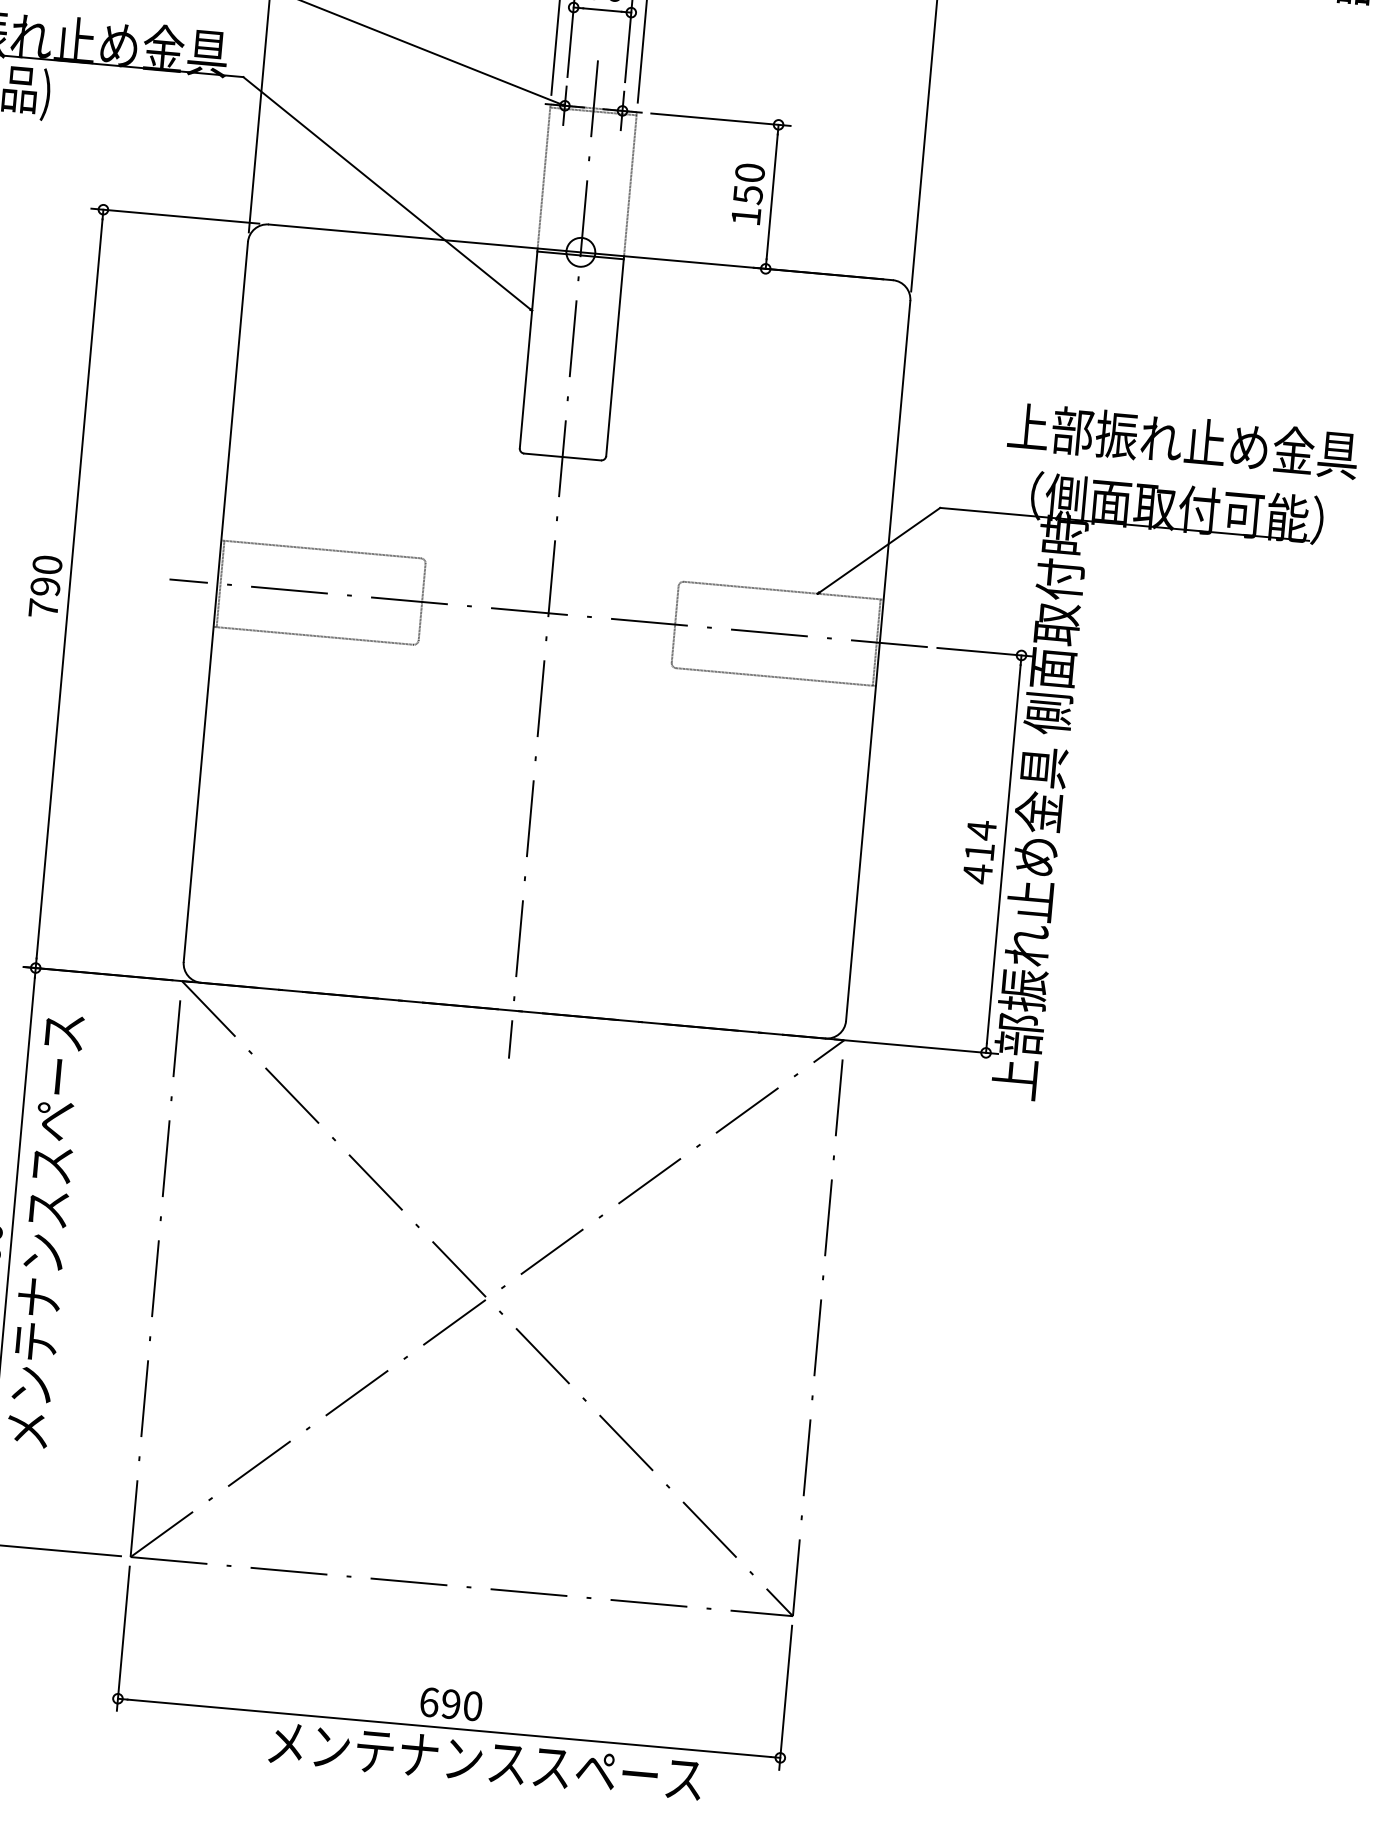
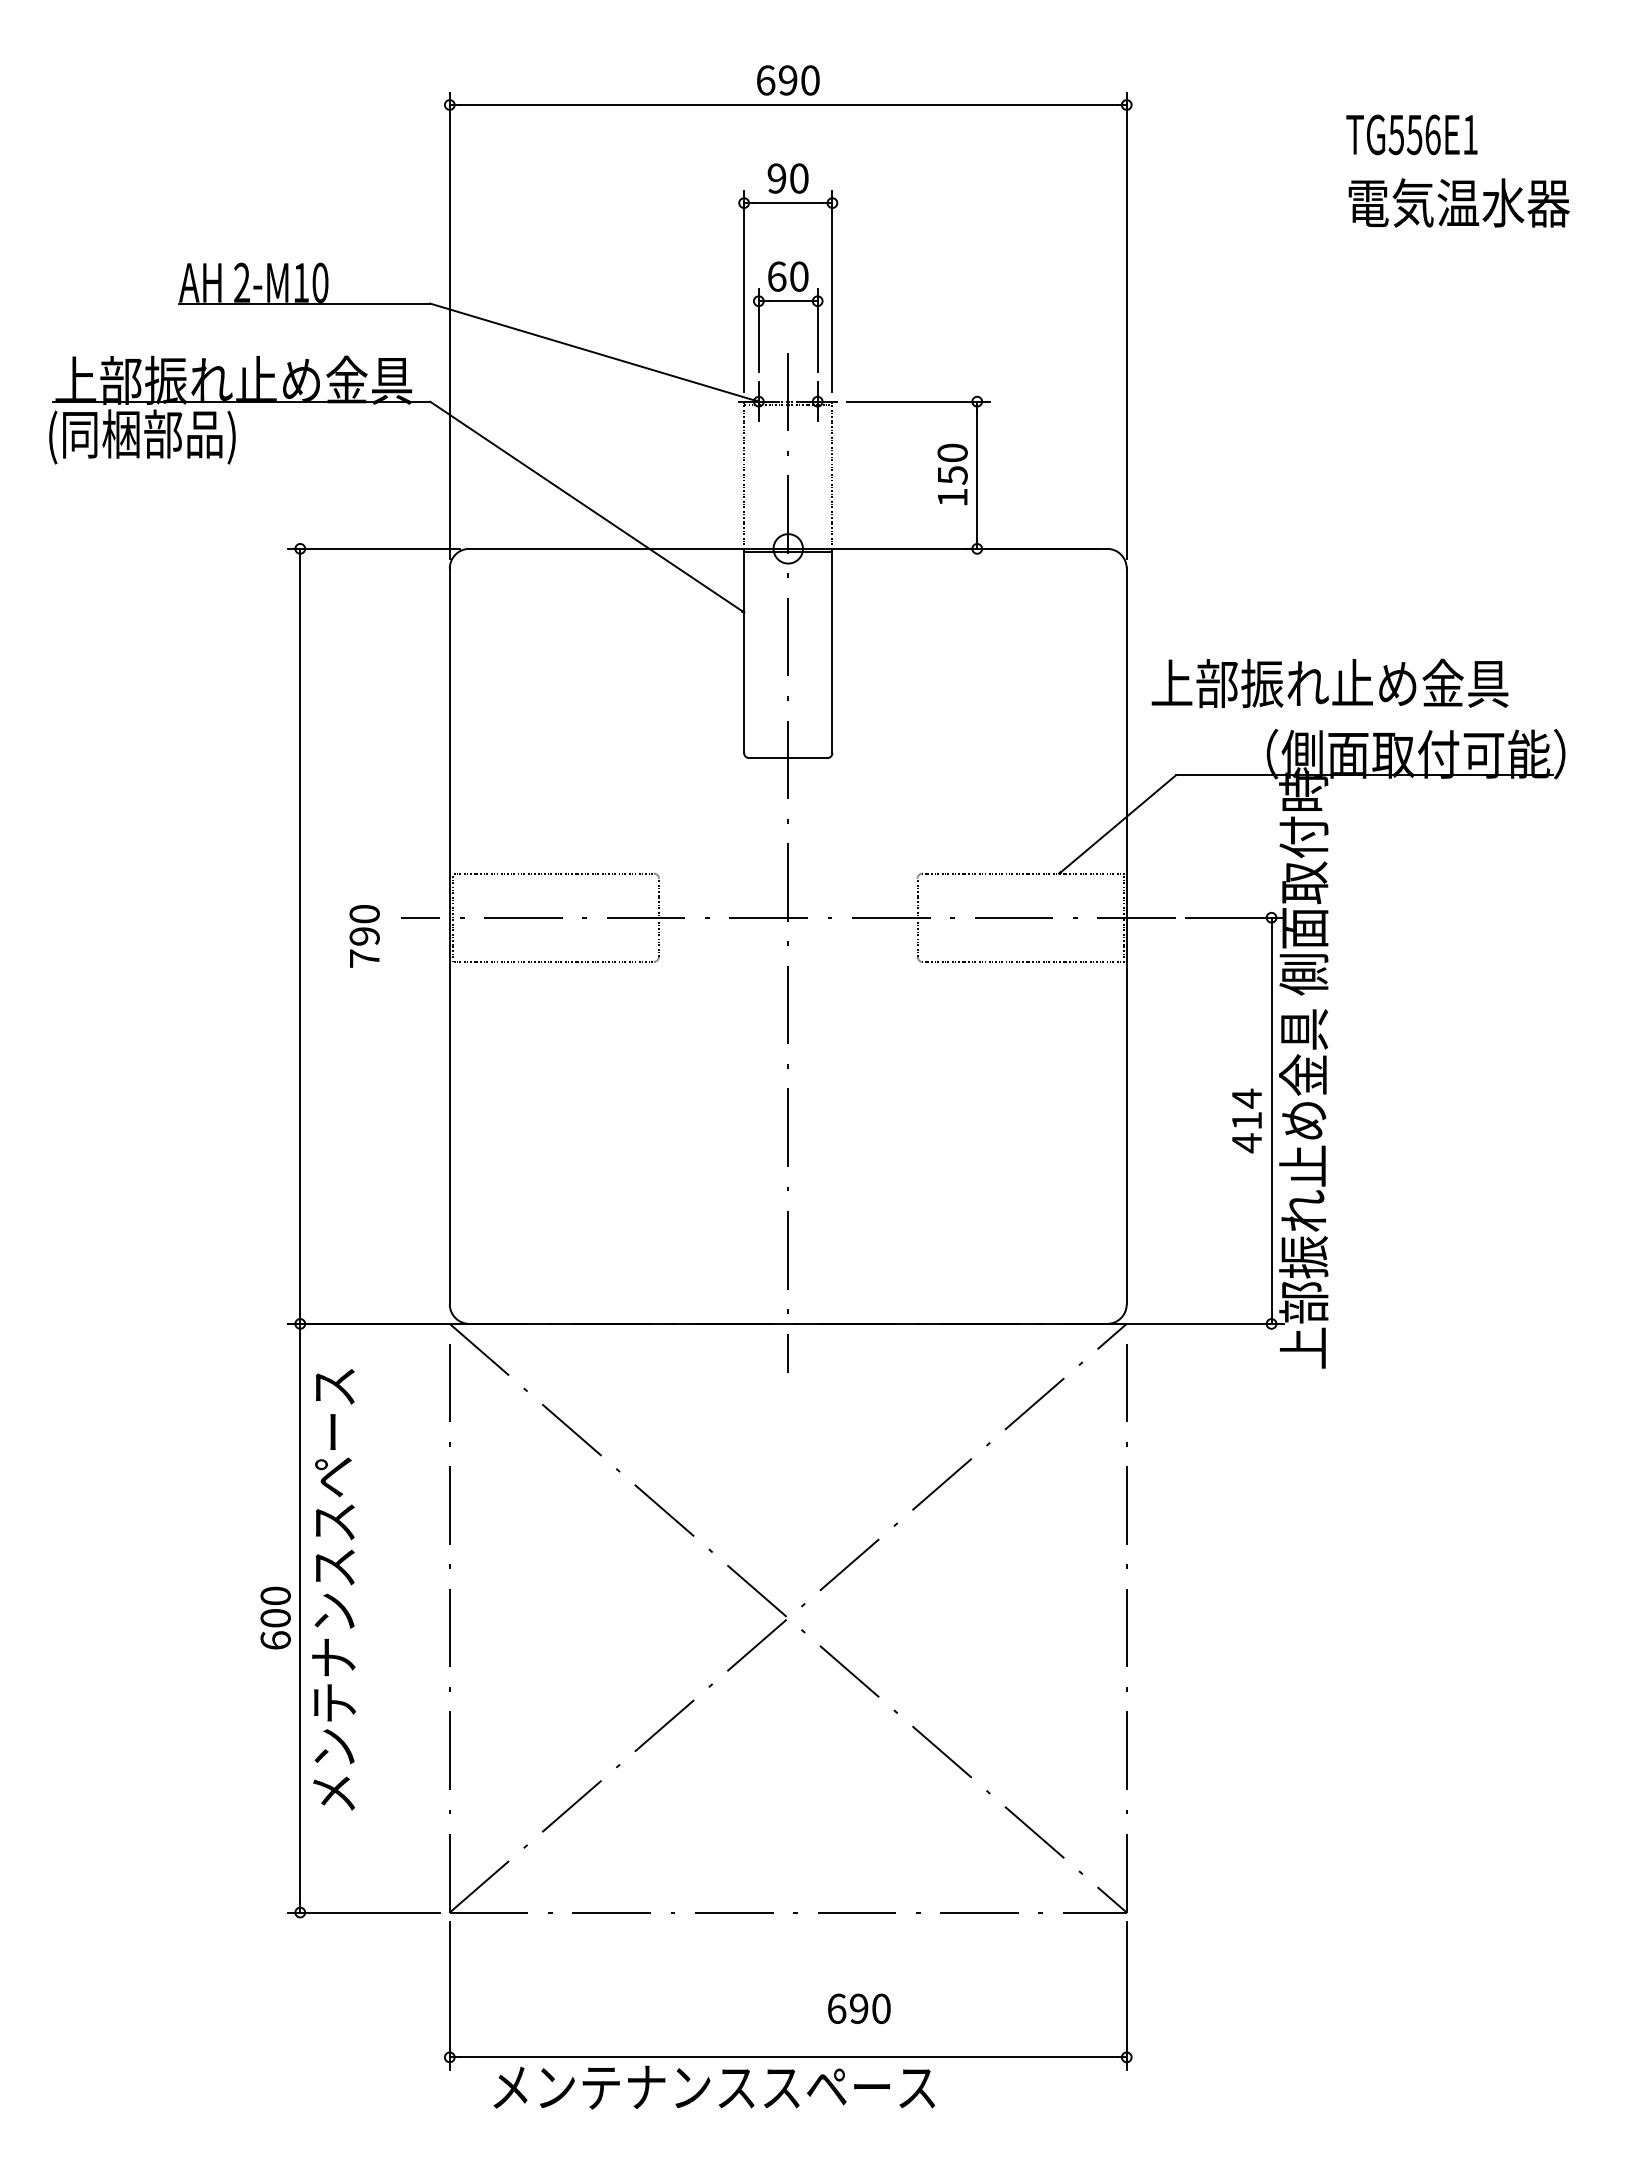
text: (1182, 440) -> (1329, 683), moved
text: (45, 586) -> (364, 936), moved
text: (451, 1703) -> (859, 2008), moved
text: (485, 1761) -> (714, 2087), moved

